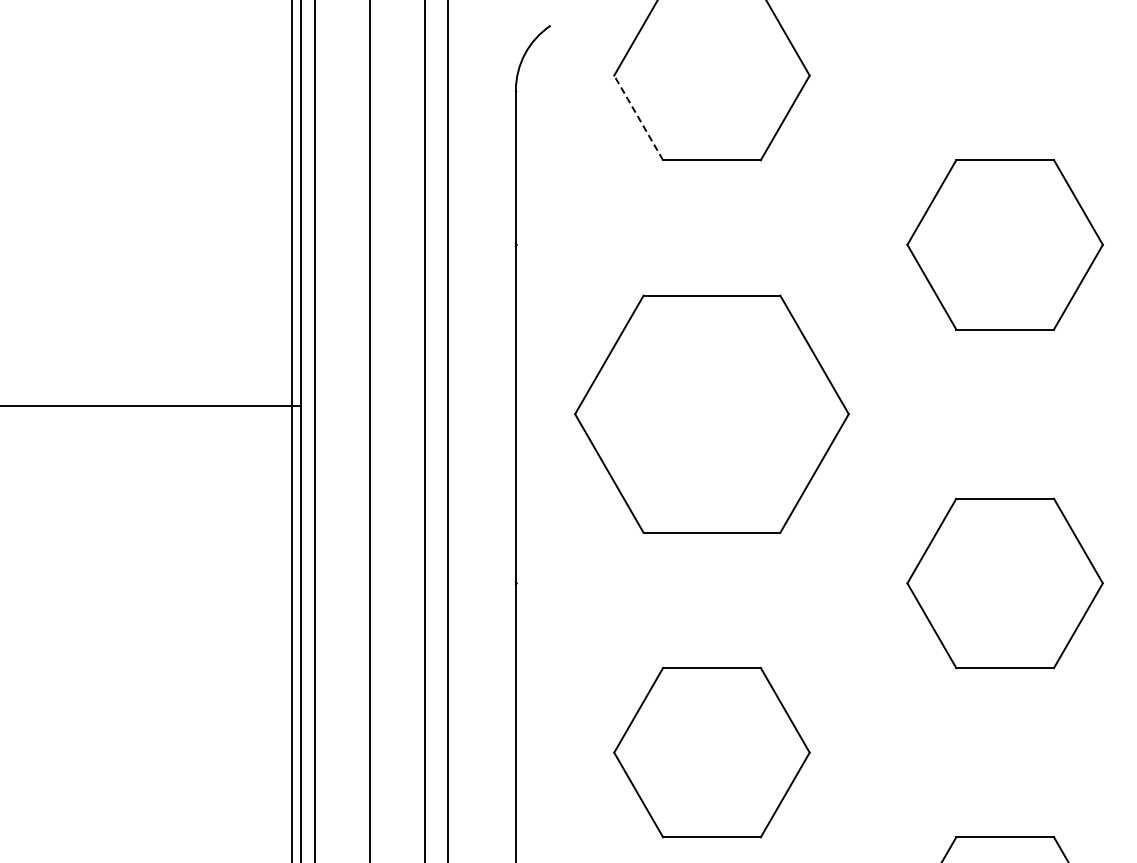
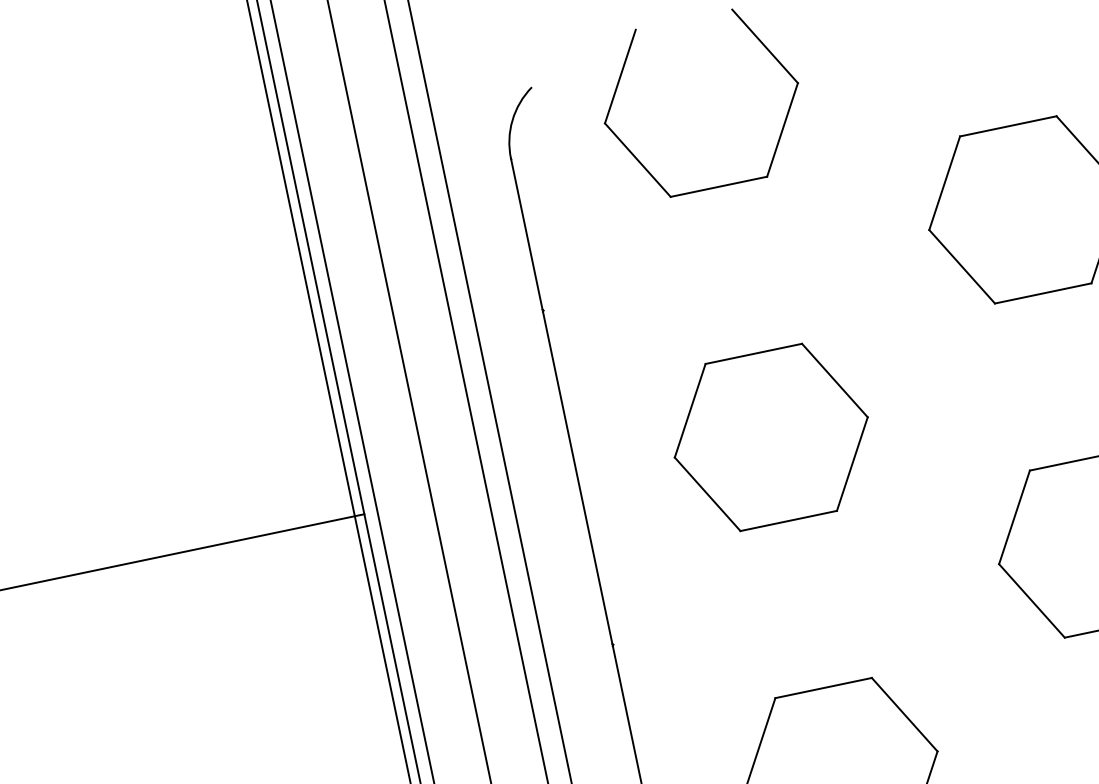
line: (638, 117) -> (637, 159), dashed -> solid
part: (711, 413) -> (770, 436), size x0.71

